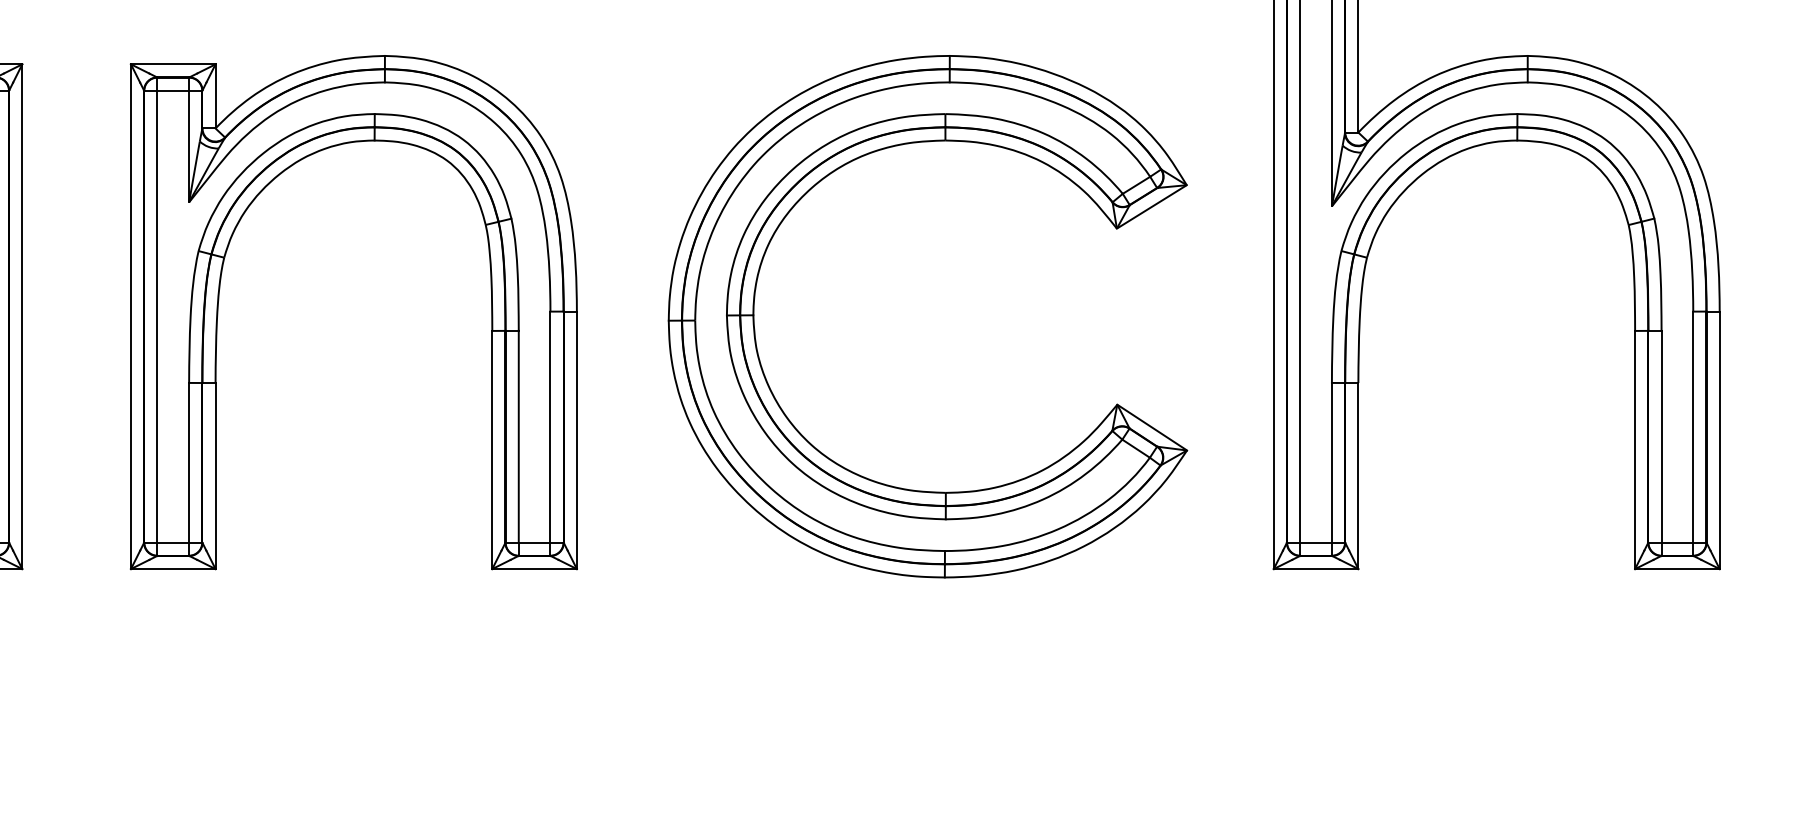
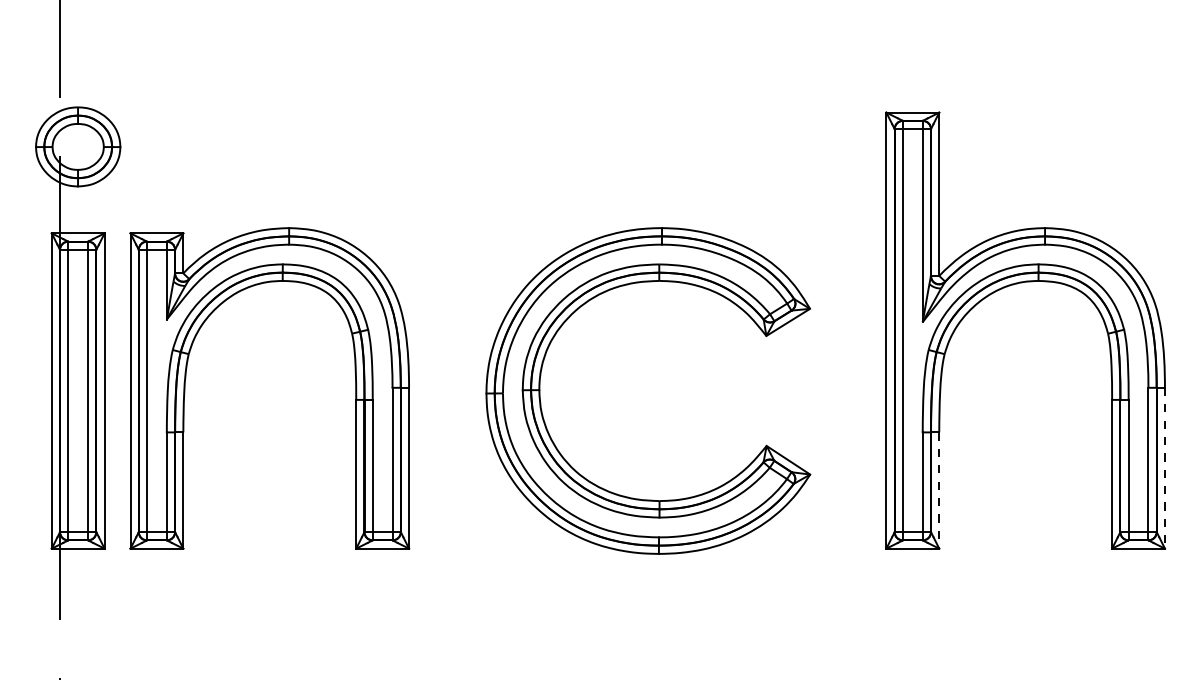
part: (844, 167) -> (596, 297), moved
part: (220, 296) -> (186, 378), moved
line: (1718, 440) -> (1164, 468), solid -> dashed
line: (1358, 477) -> (939, 491), solid -> dashed

